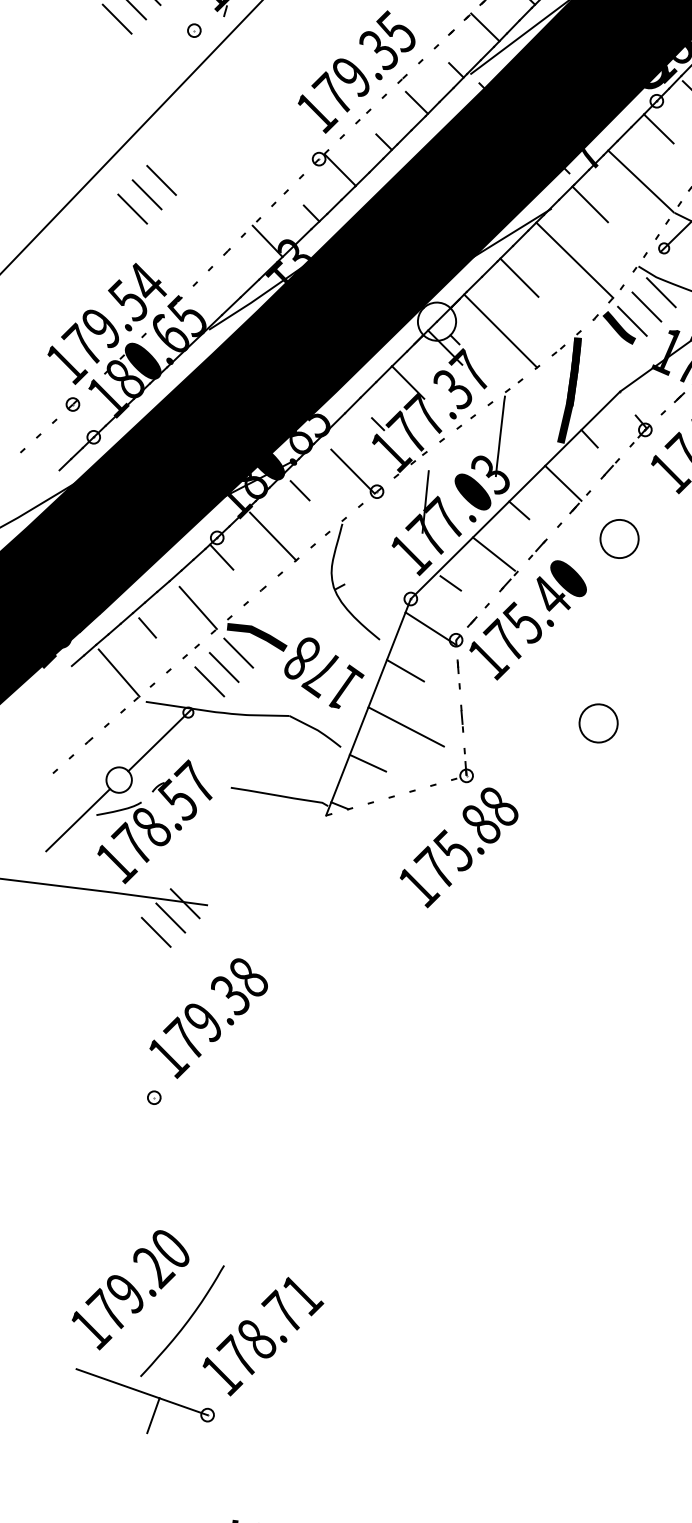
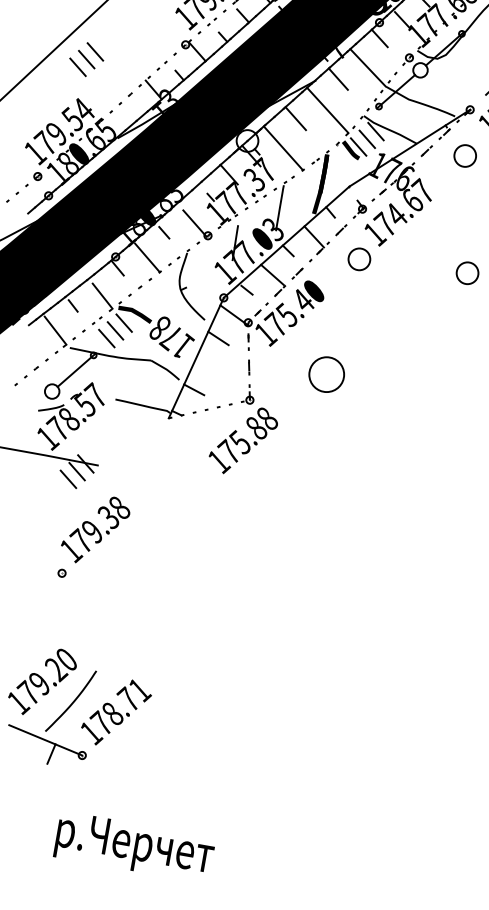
part: (619, 539) -> (359, 259), moved
part: (598, 723) -> (326, 374), size x1.6
line: (405, 727) -> (216, 370), removed
line: (77, 819) -> (27, 412), removed

